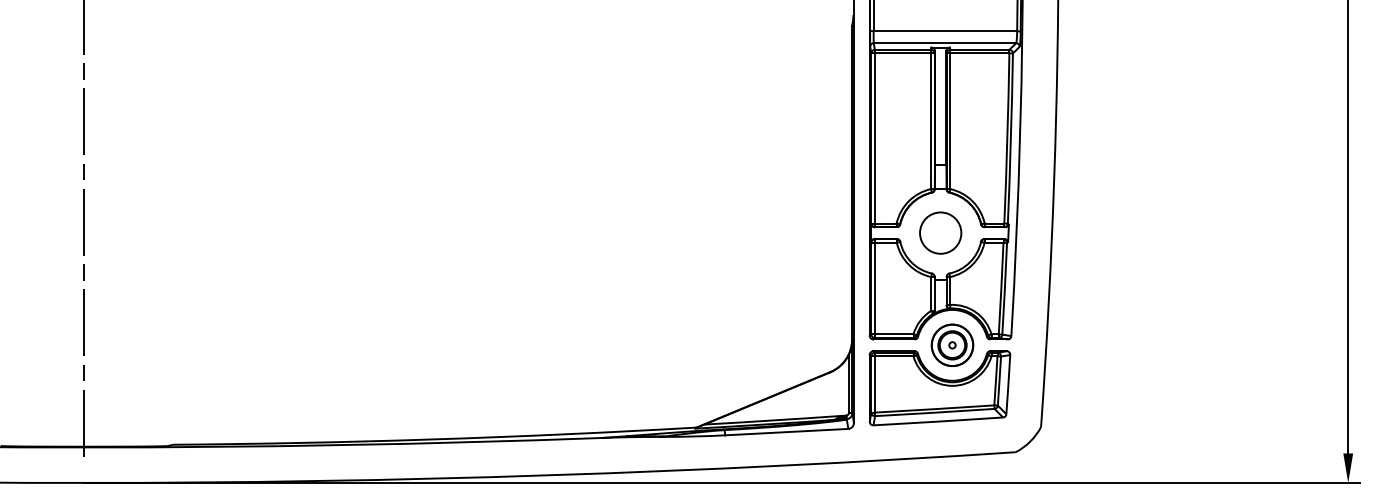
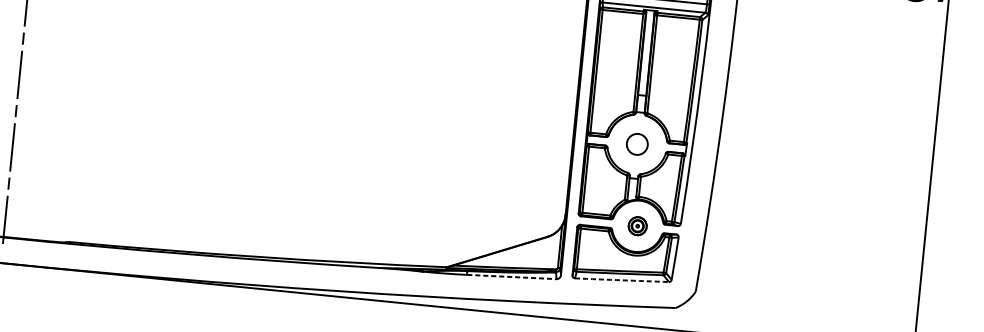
circle: (940, 232) -> (637, 143), size x0.7
part: (952, 344) -> (637, 225), size x0.6
arc: (938, 421) -> (622, 280), solid -> dashed
line: (786, 432) -> (511, 277), solid -> dashed

